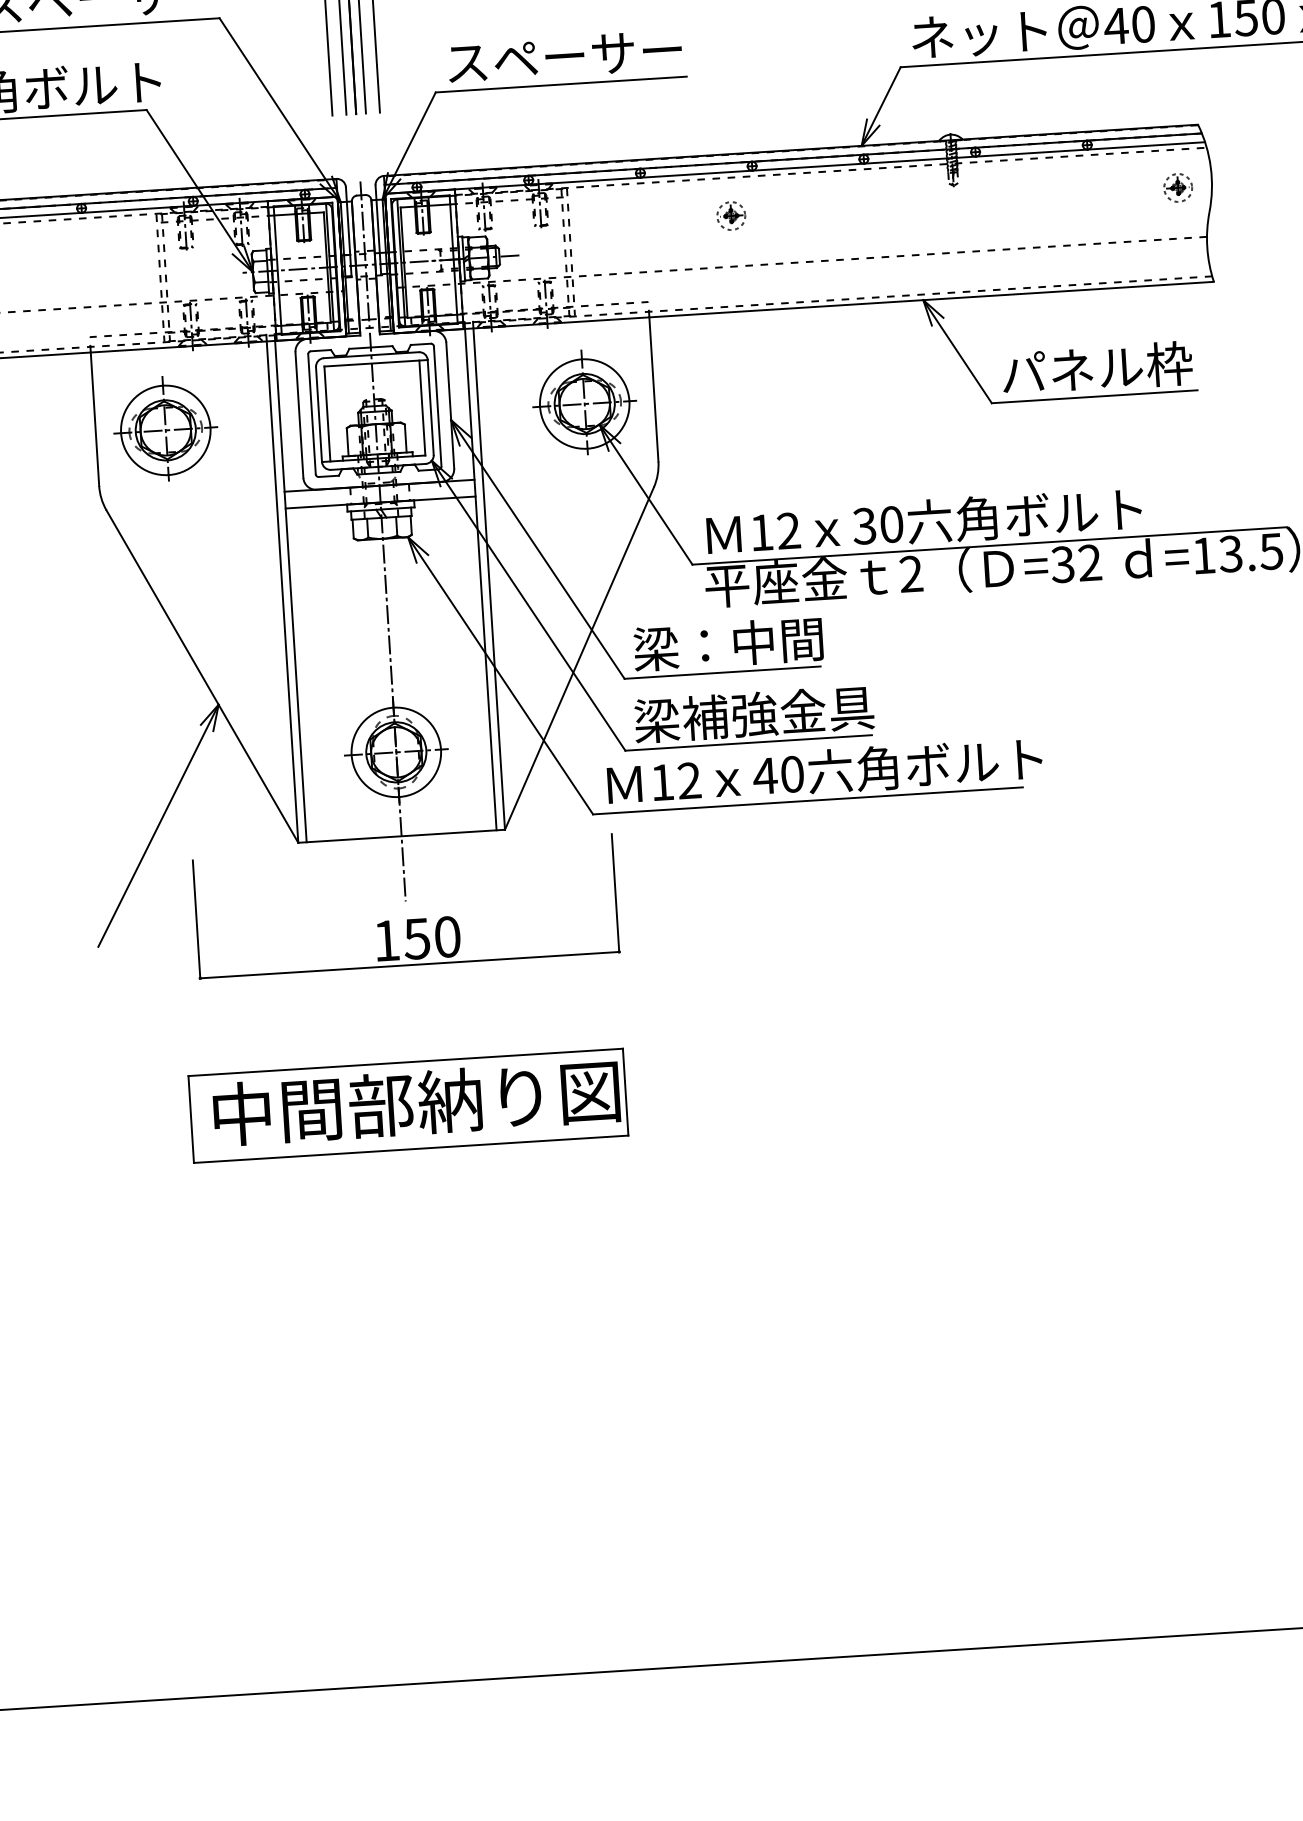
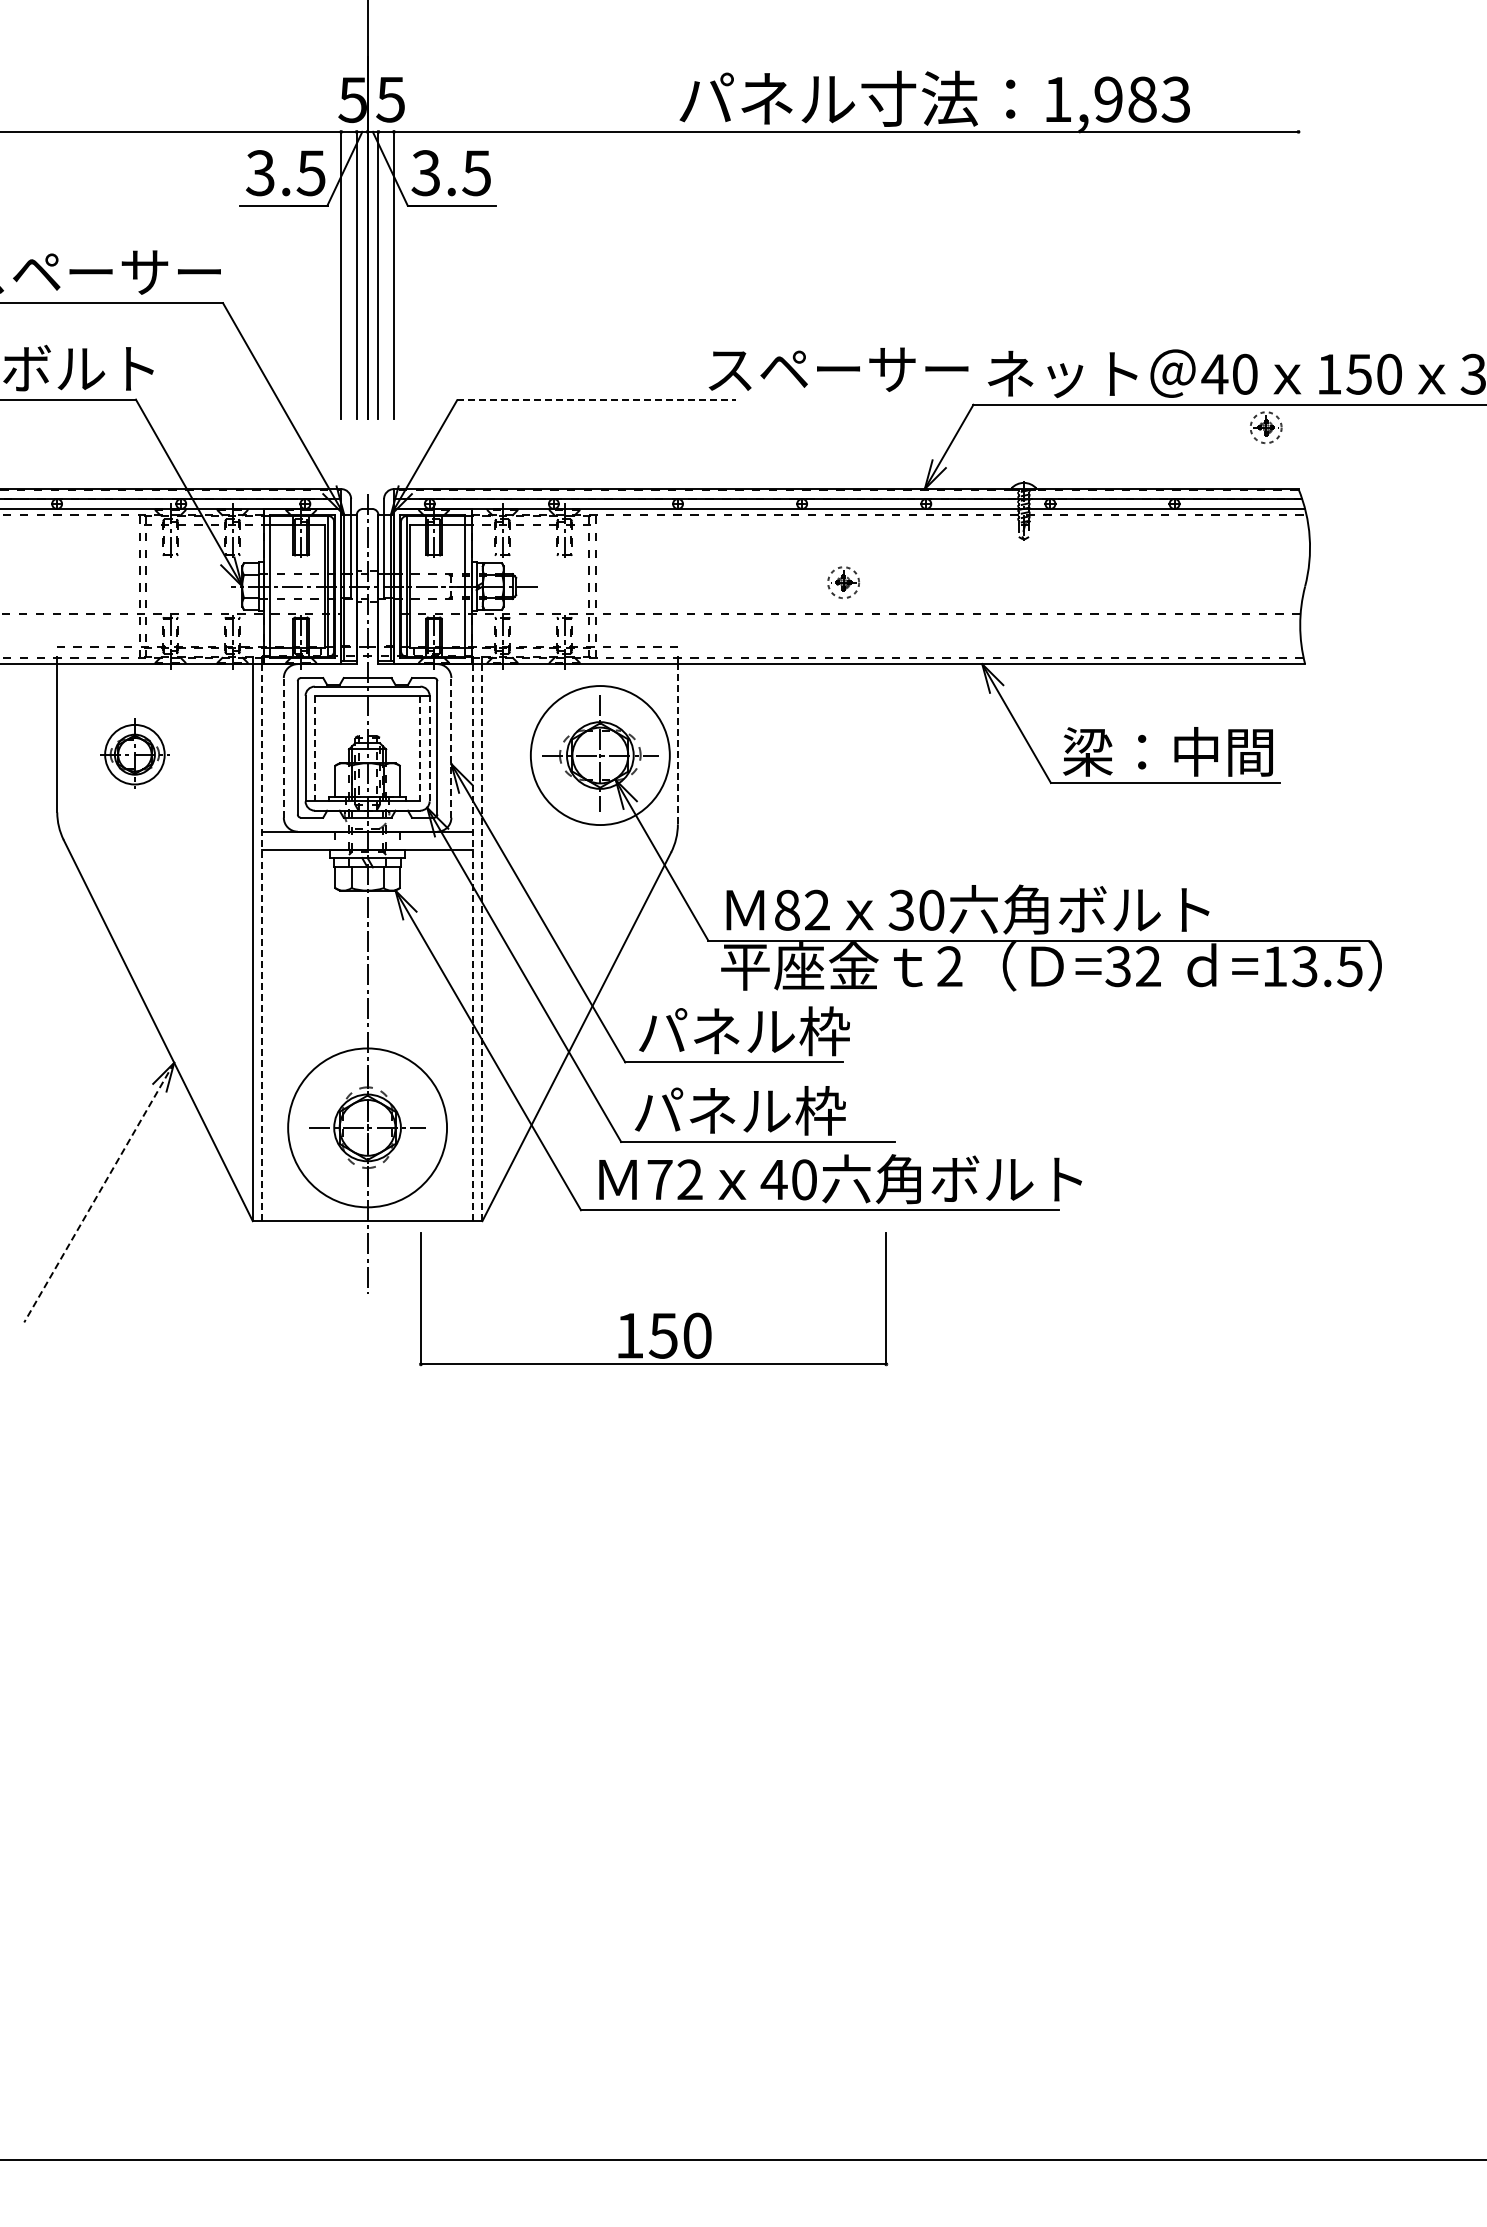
text: (564, 56) -> (838, 369), moved
line: (562, 84) -> (597, 400), solid -> dashed
part: (1178, 187) -> (1266, 427), moved
part: (731, 215) -> (843, 582), moved
text: (1096, 368) -> (1169, 751), パネル枠 -> 梁：中間
line: (653, 388) -> (677, 743), solid -> dashed
circle: (584, 404) -> (600, 755), size x1.4
line: (450, 405) -> (451, 747), solid -> dashed
line: (422, 407) -> (420, 748), solid -> dashed
line: (430, 407) -> (429, 748), solid -> dashed
line: (327, 413) -> (314, 748), solid -> dashed
line: (299, 414) -> (283, 747), solid -> dashed
part: (165, 428) -> (134, 753), size x0.6
text: (761, 532) -> (787, 909), 12 -> 82
line: (489, 578) -> (482, 942), solid -> dashed
line: (481, 579) -> (473, 942), solid -> dashed
line: (291, 591) -> (262, 942), solid -> dashed
text: (729, 644) -> (743, 1031), 梁：中間 -> パネル枠
text: (754, 714) -> (766, 1110), 梁補強金具 -> パネル枠
circle: (396, 752) -> (367, 1127), size x1.6
text: (661, 782) -> (659, 1179), 12 -> 72
line: (158, 825) -> (99, 1192), solid -> dashed
part: (406, 919) -> (653, 1313), moved
part: (408, 1105) -> (356, 1519), removed

